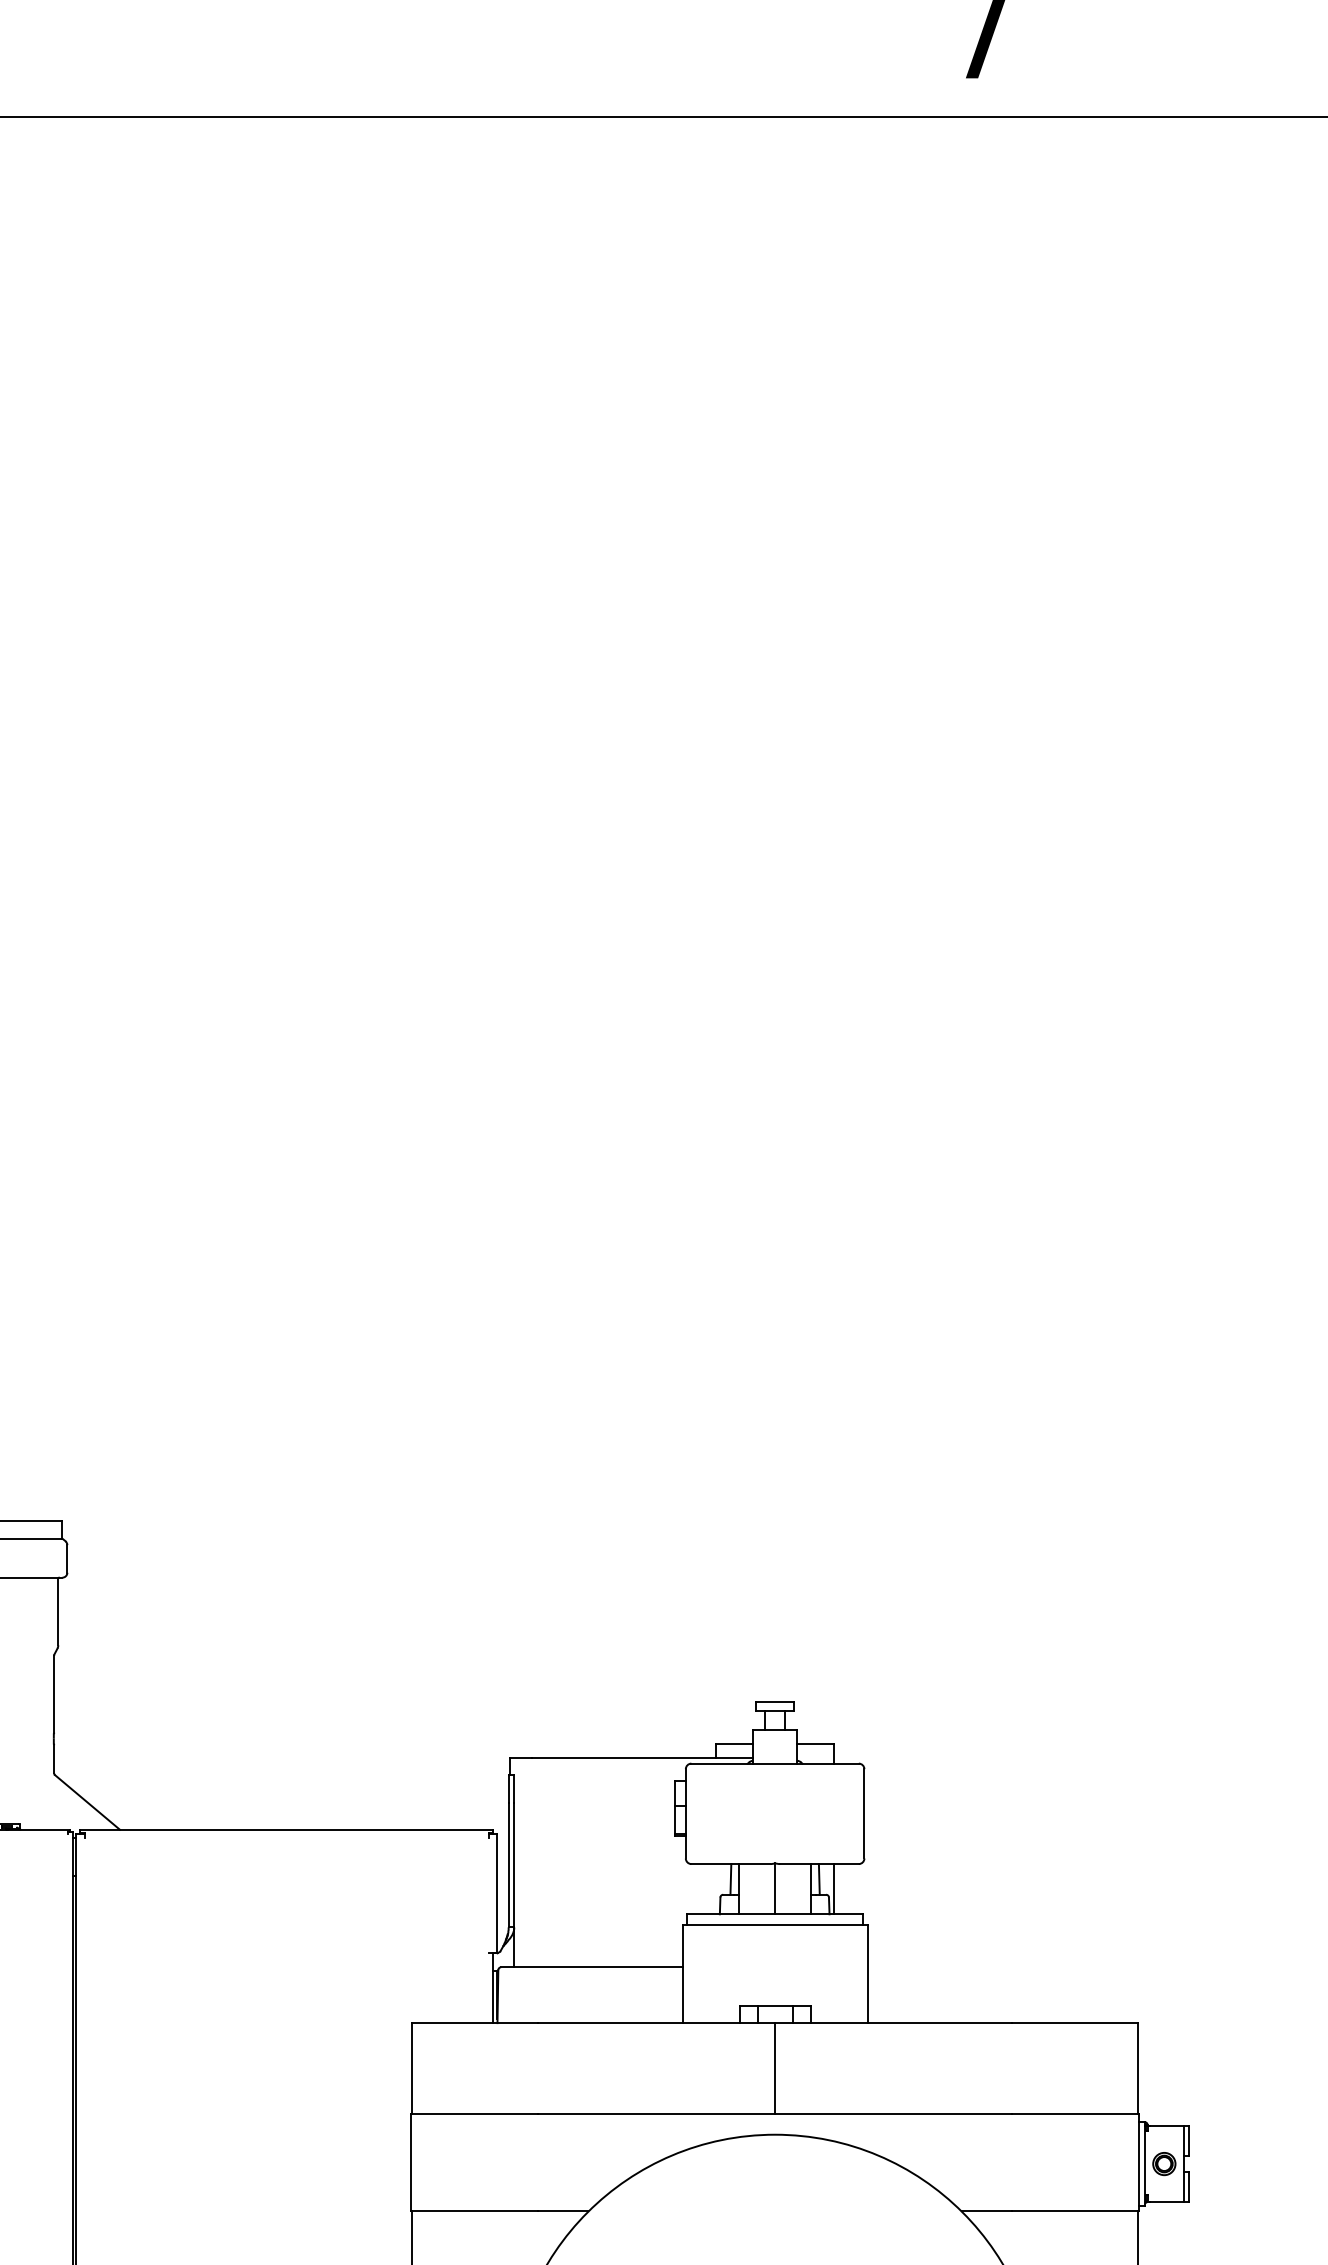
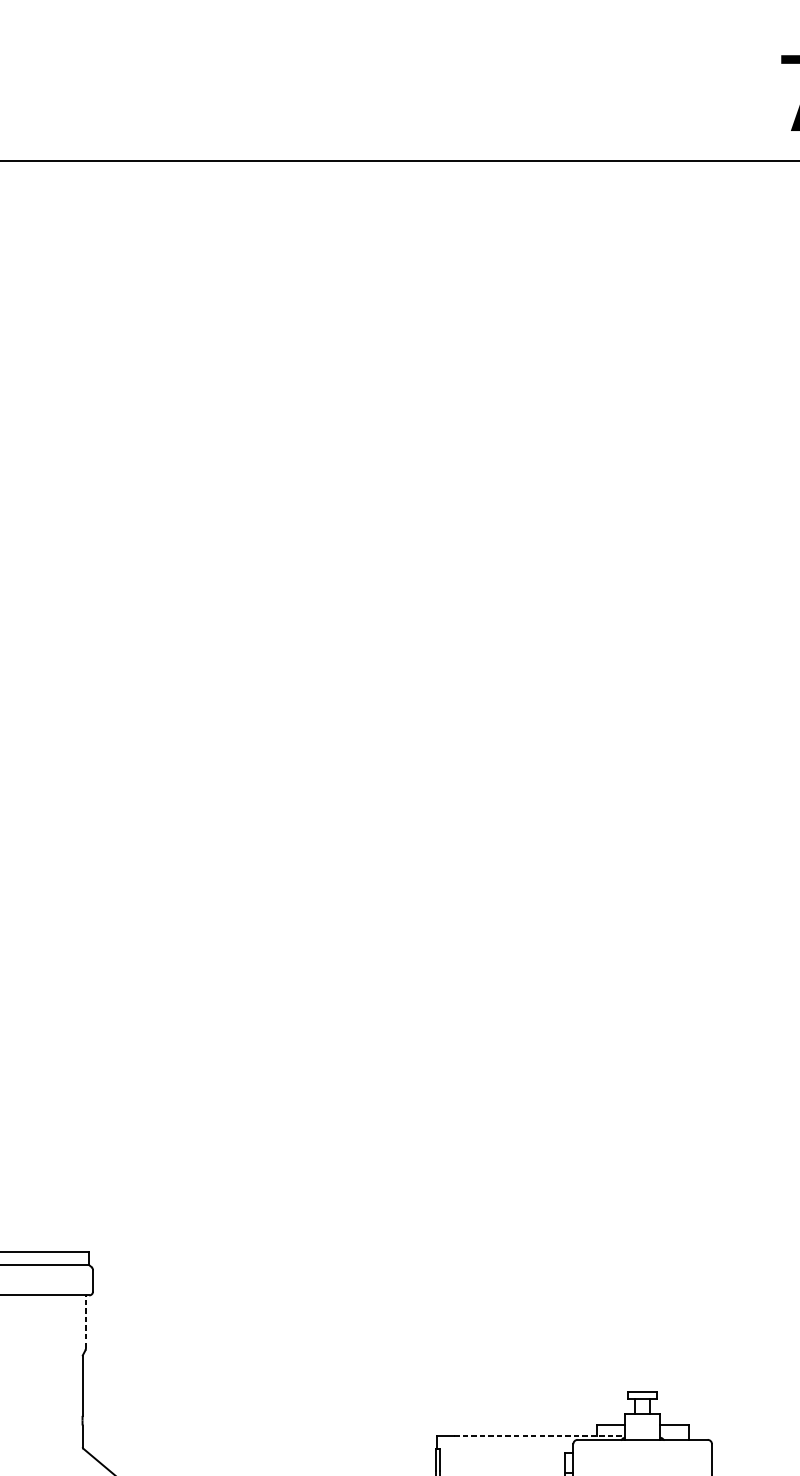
line: (58, 1611) -> (86, 1321), solid -> dashed
line: (643, 1758) -> (540, 1435), solid -> dashed

